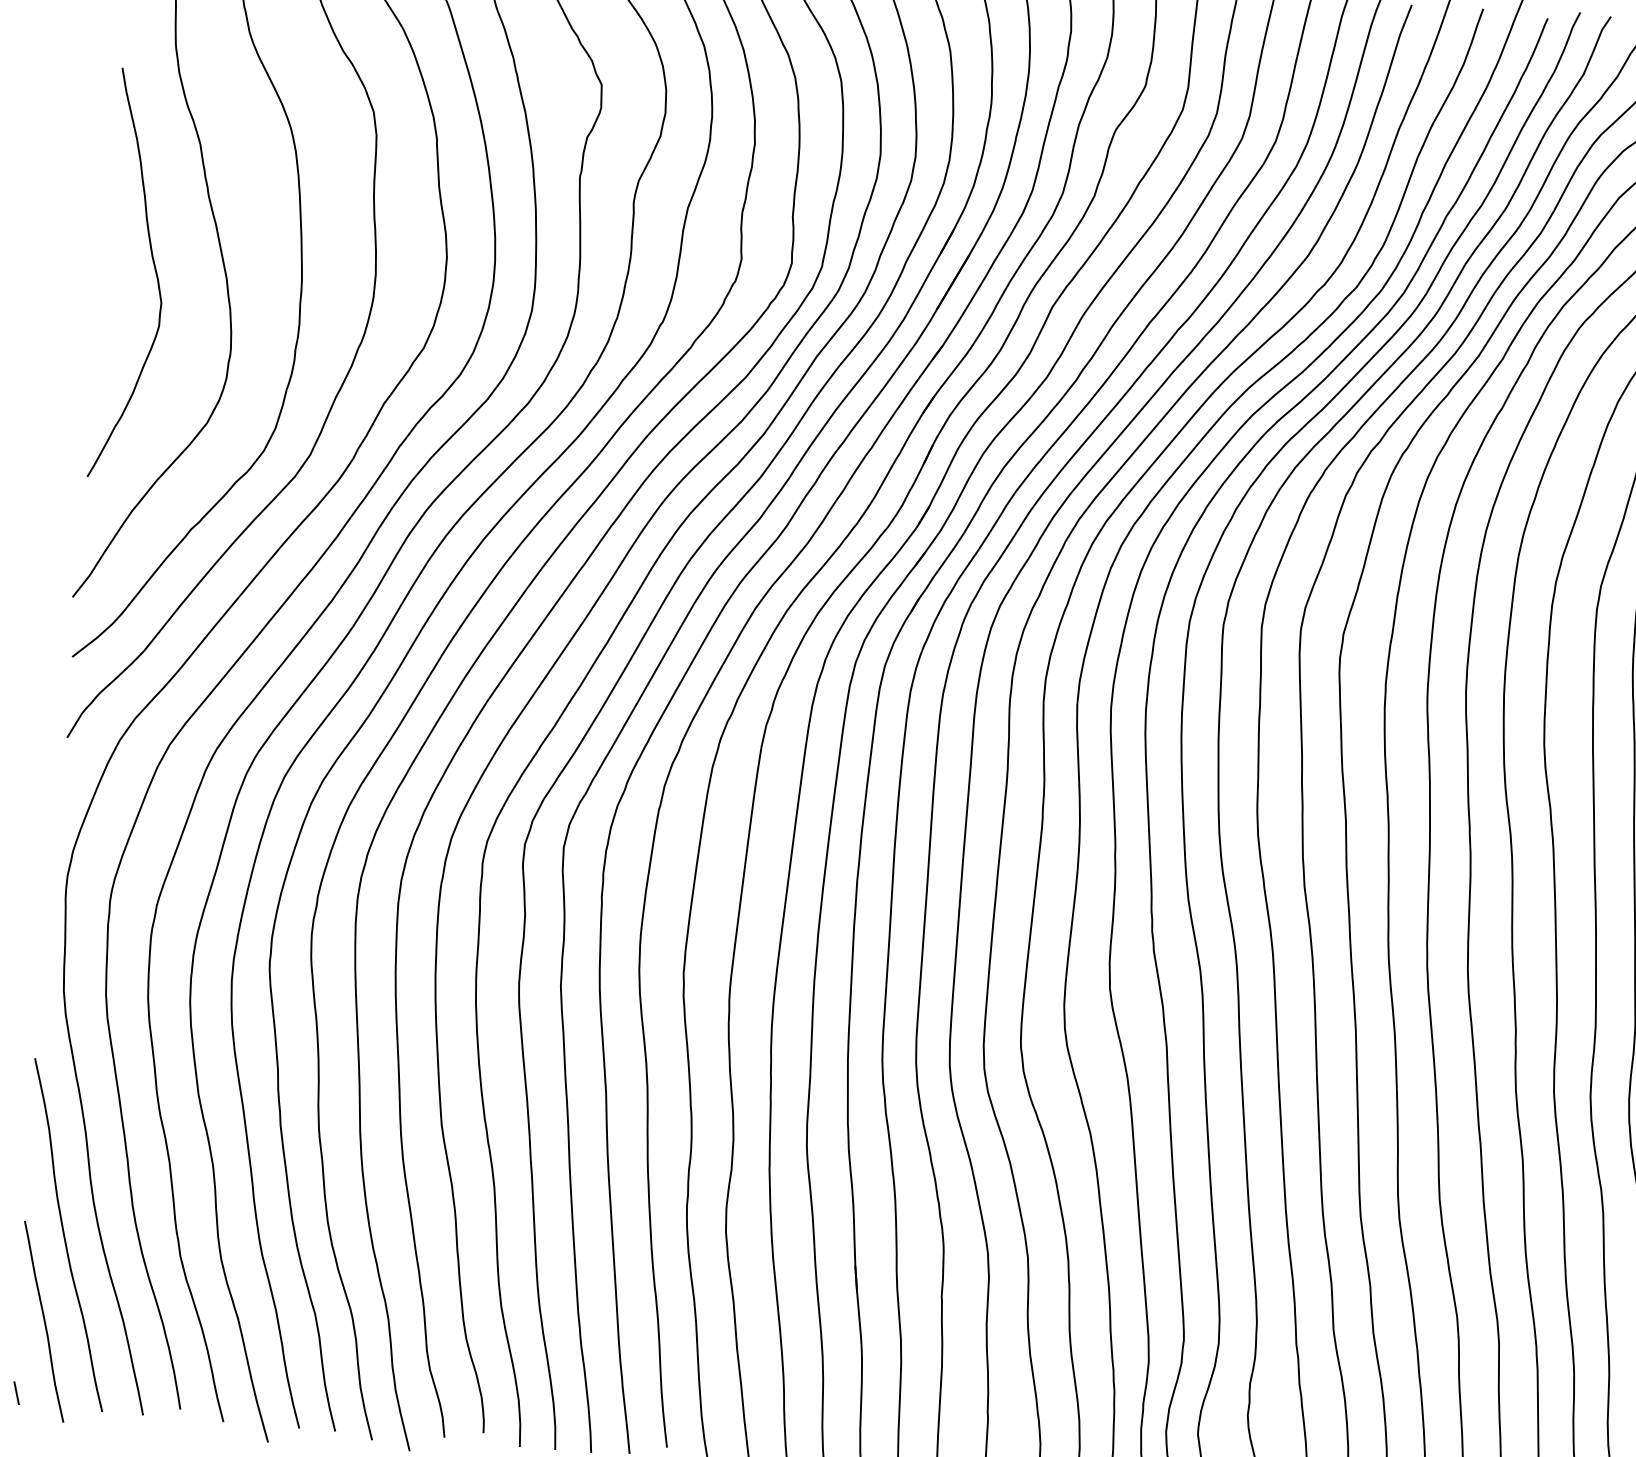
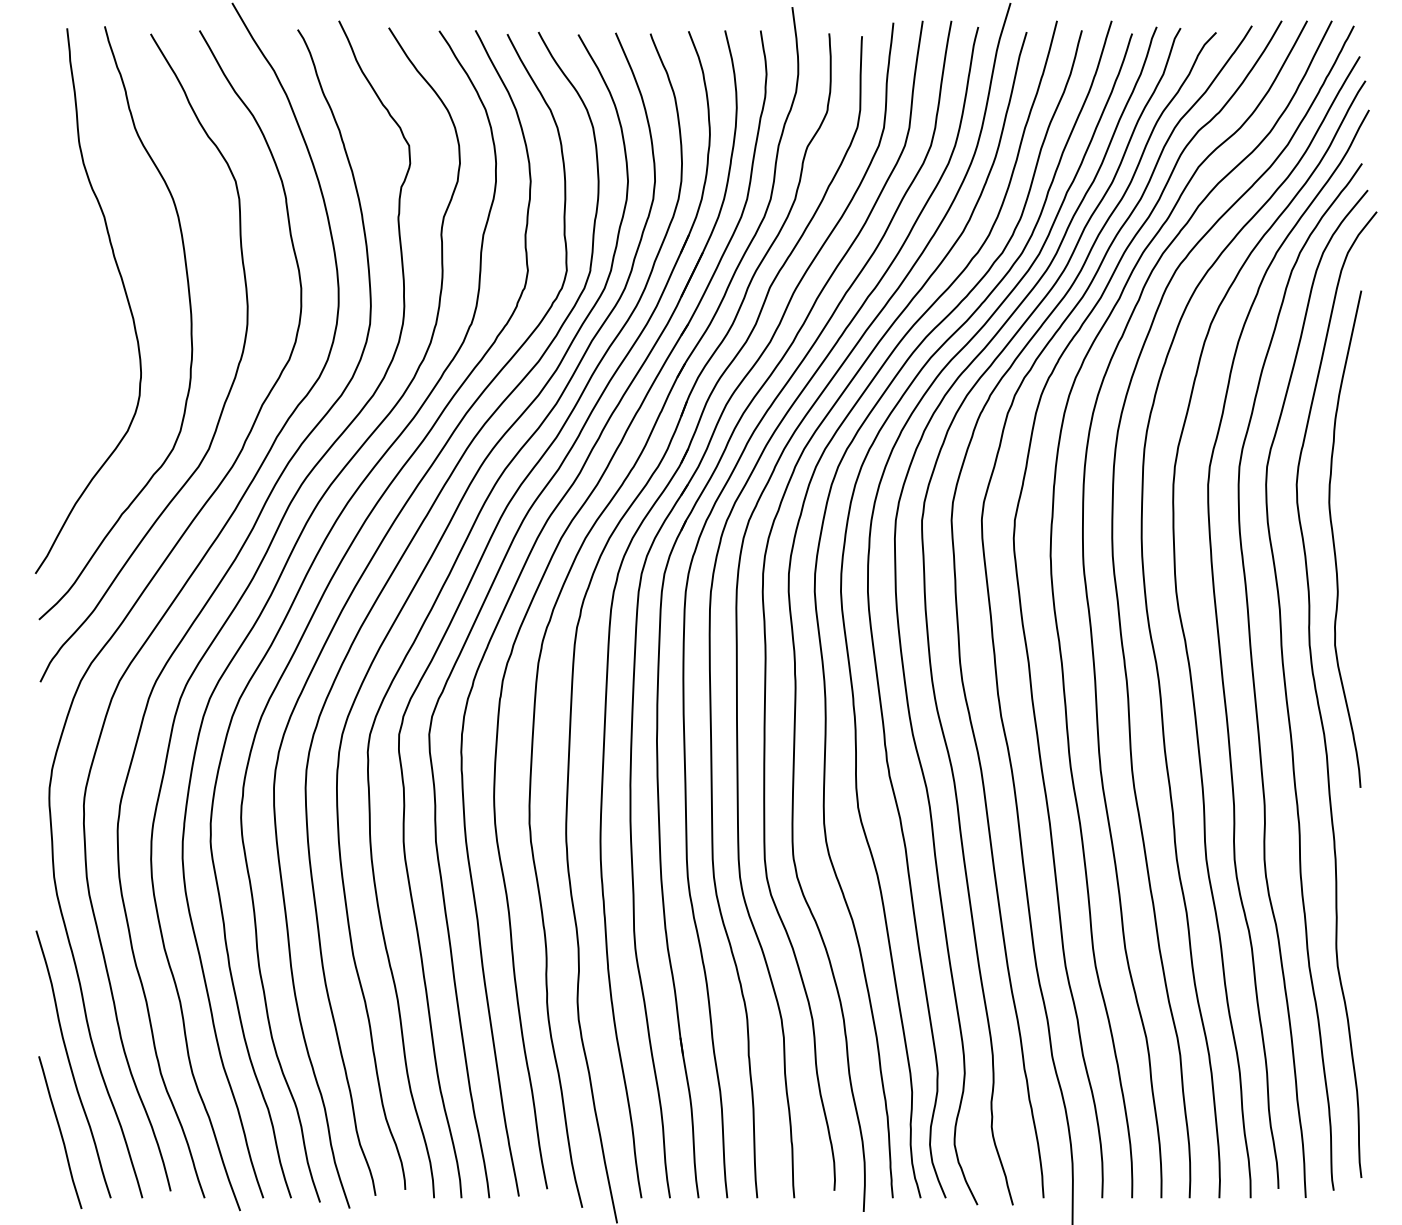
curve: (153, 268) -> (76, 315), removed
line: (16, 1393) -> (43, 1189), removed

